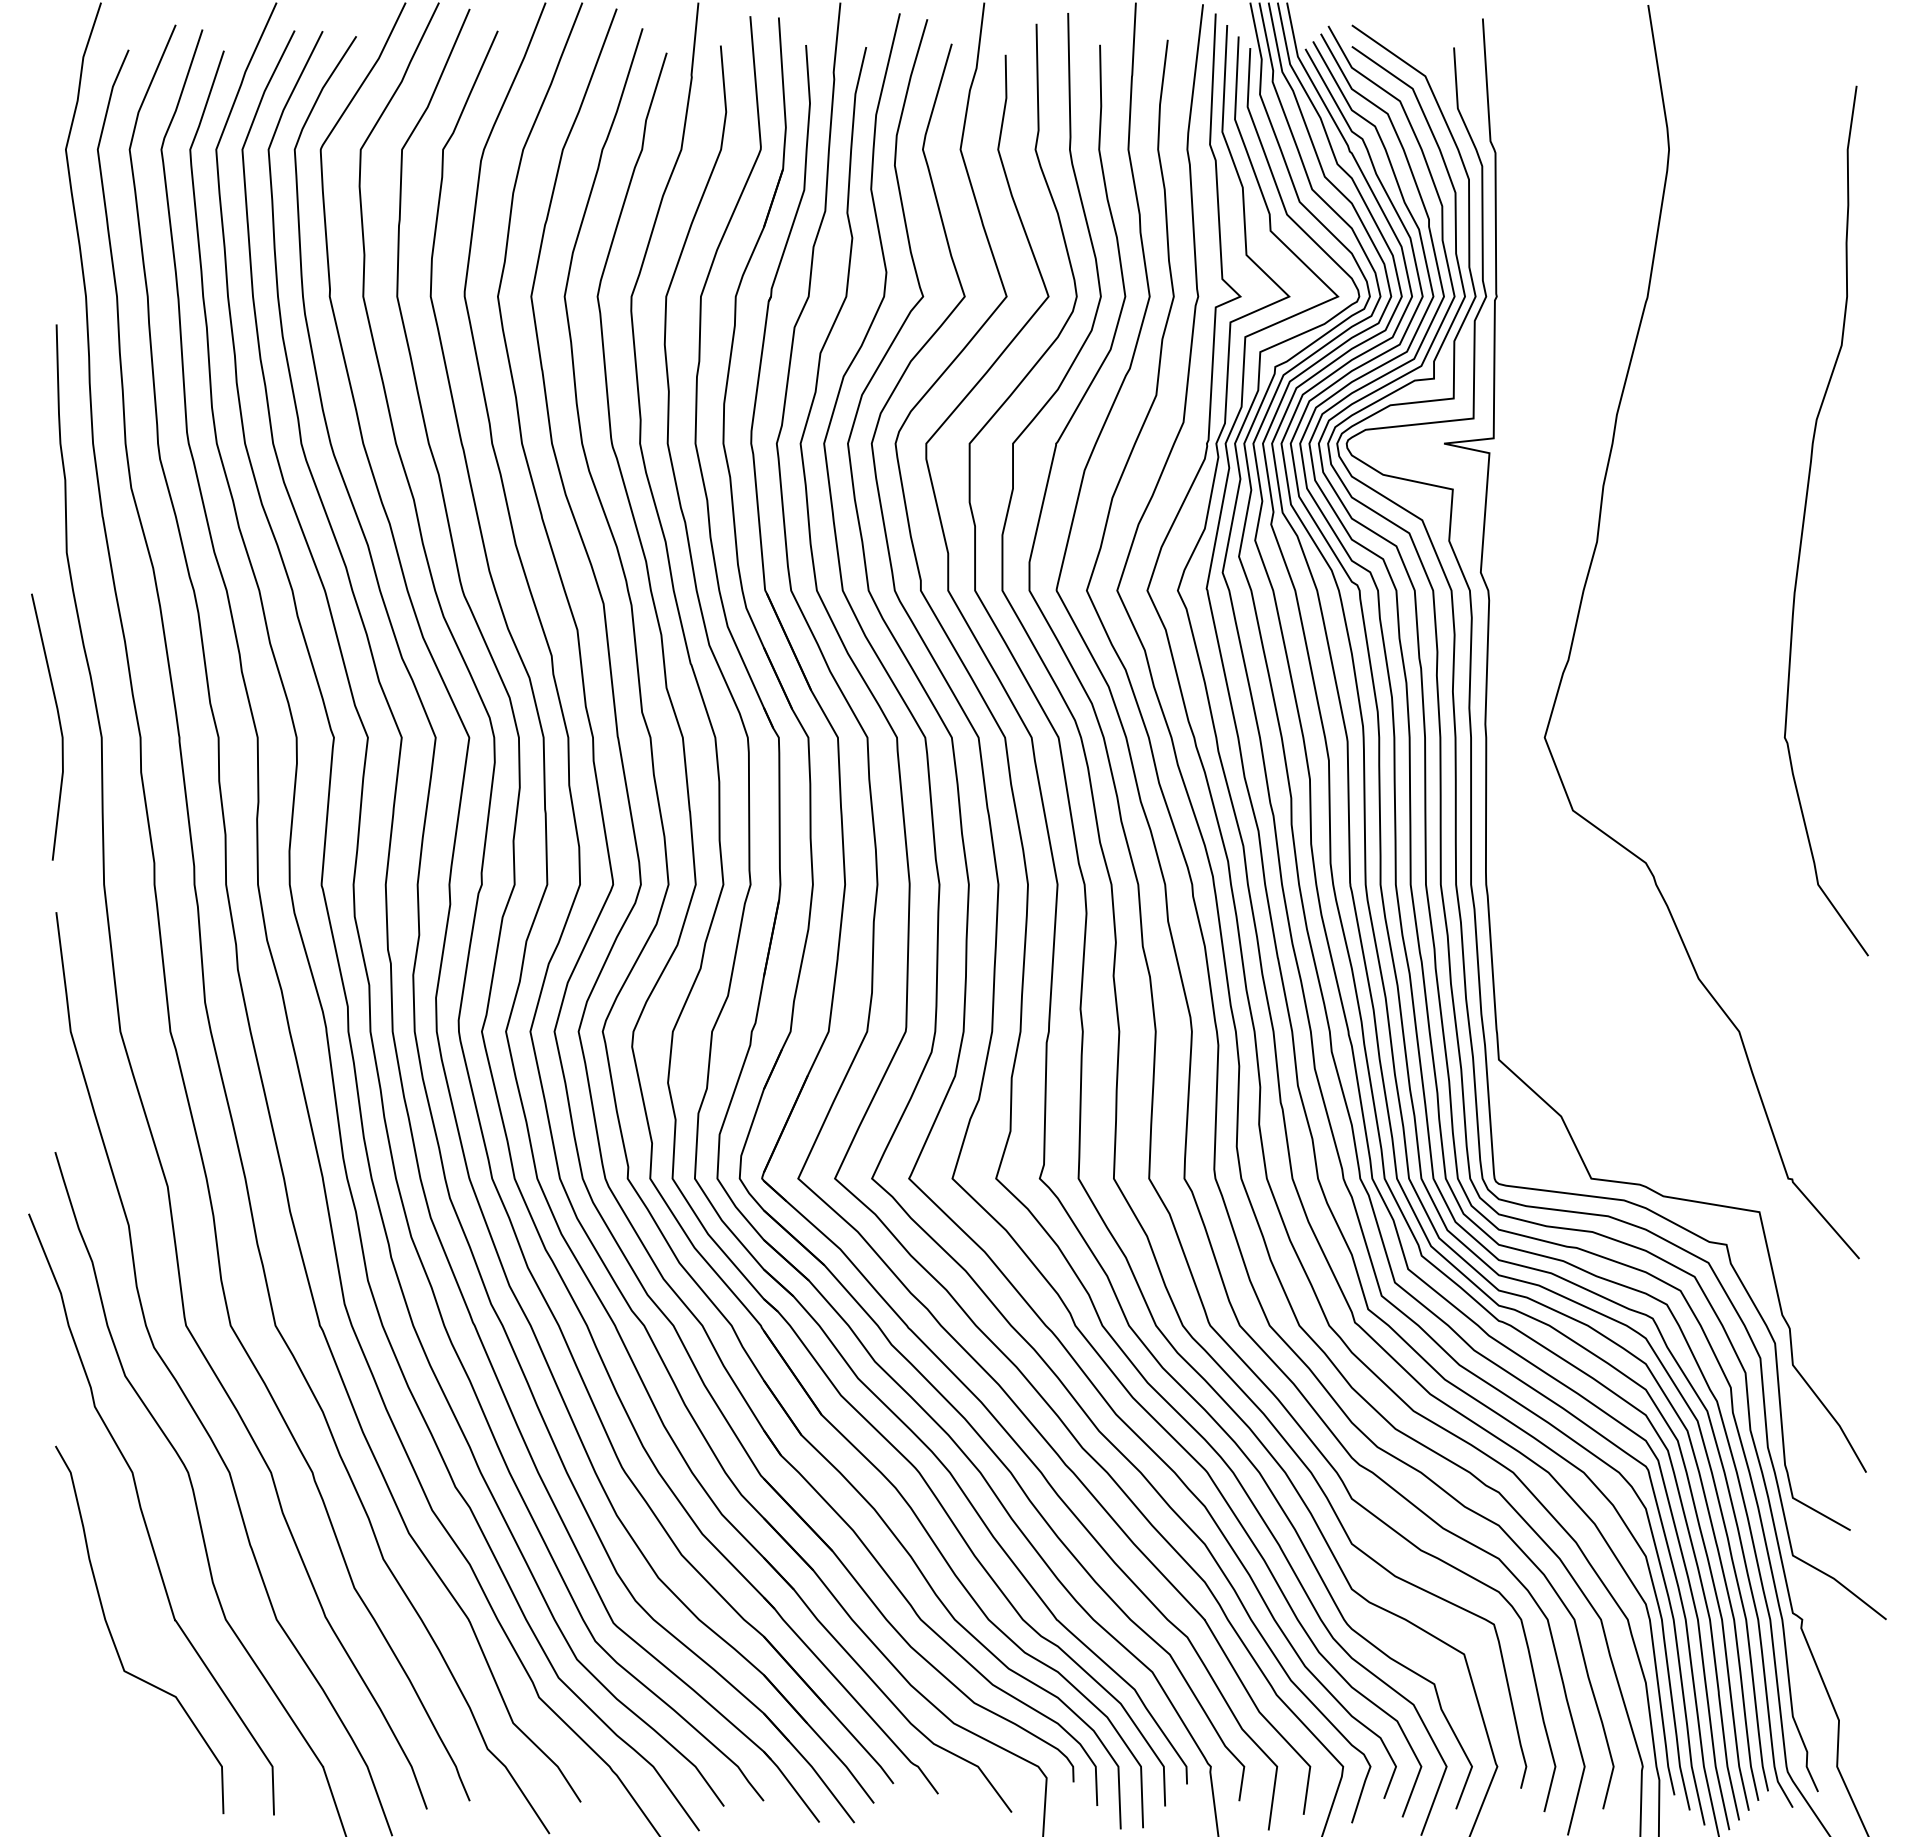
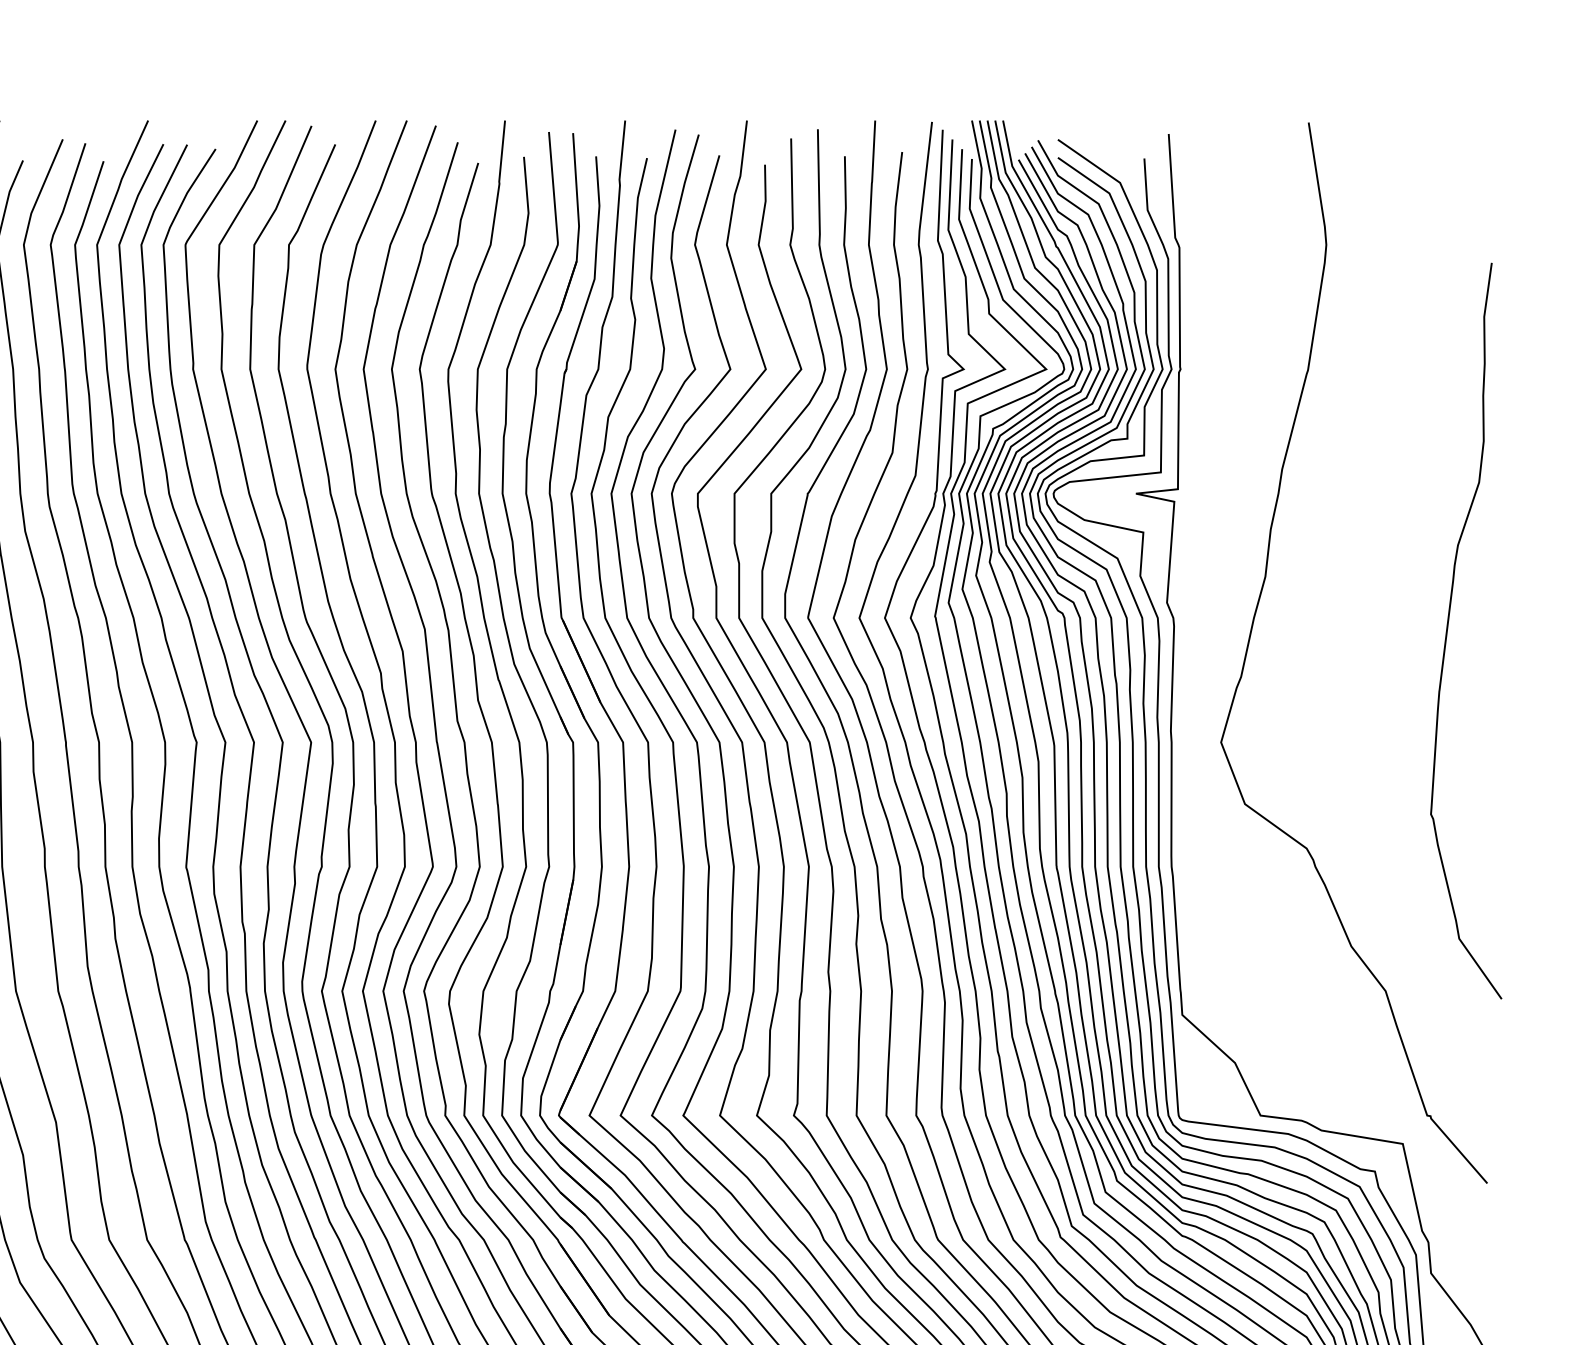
curve: (1805, 516) -> (1448, 627), moved

